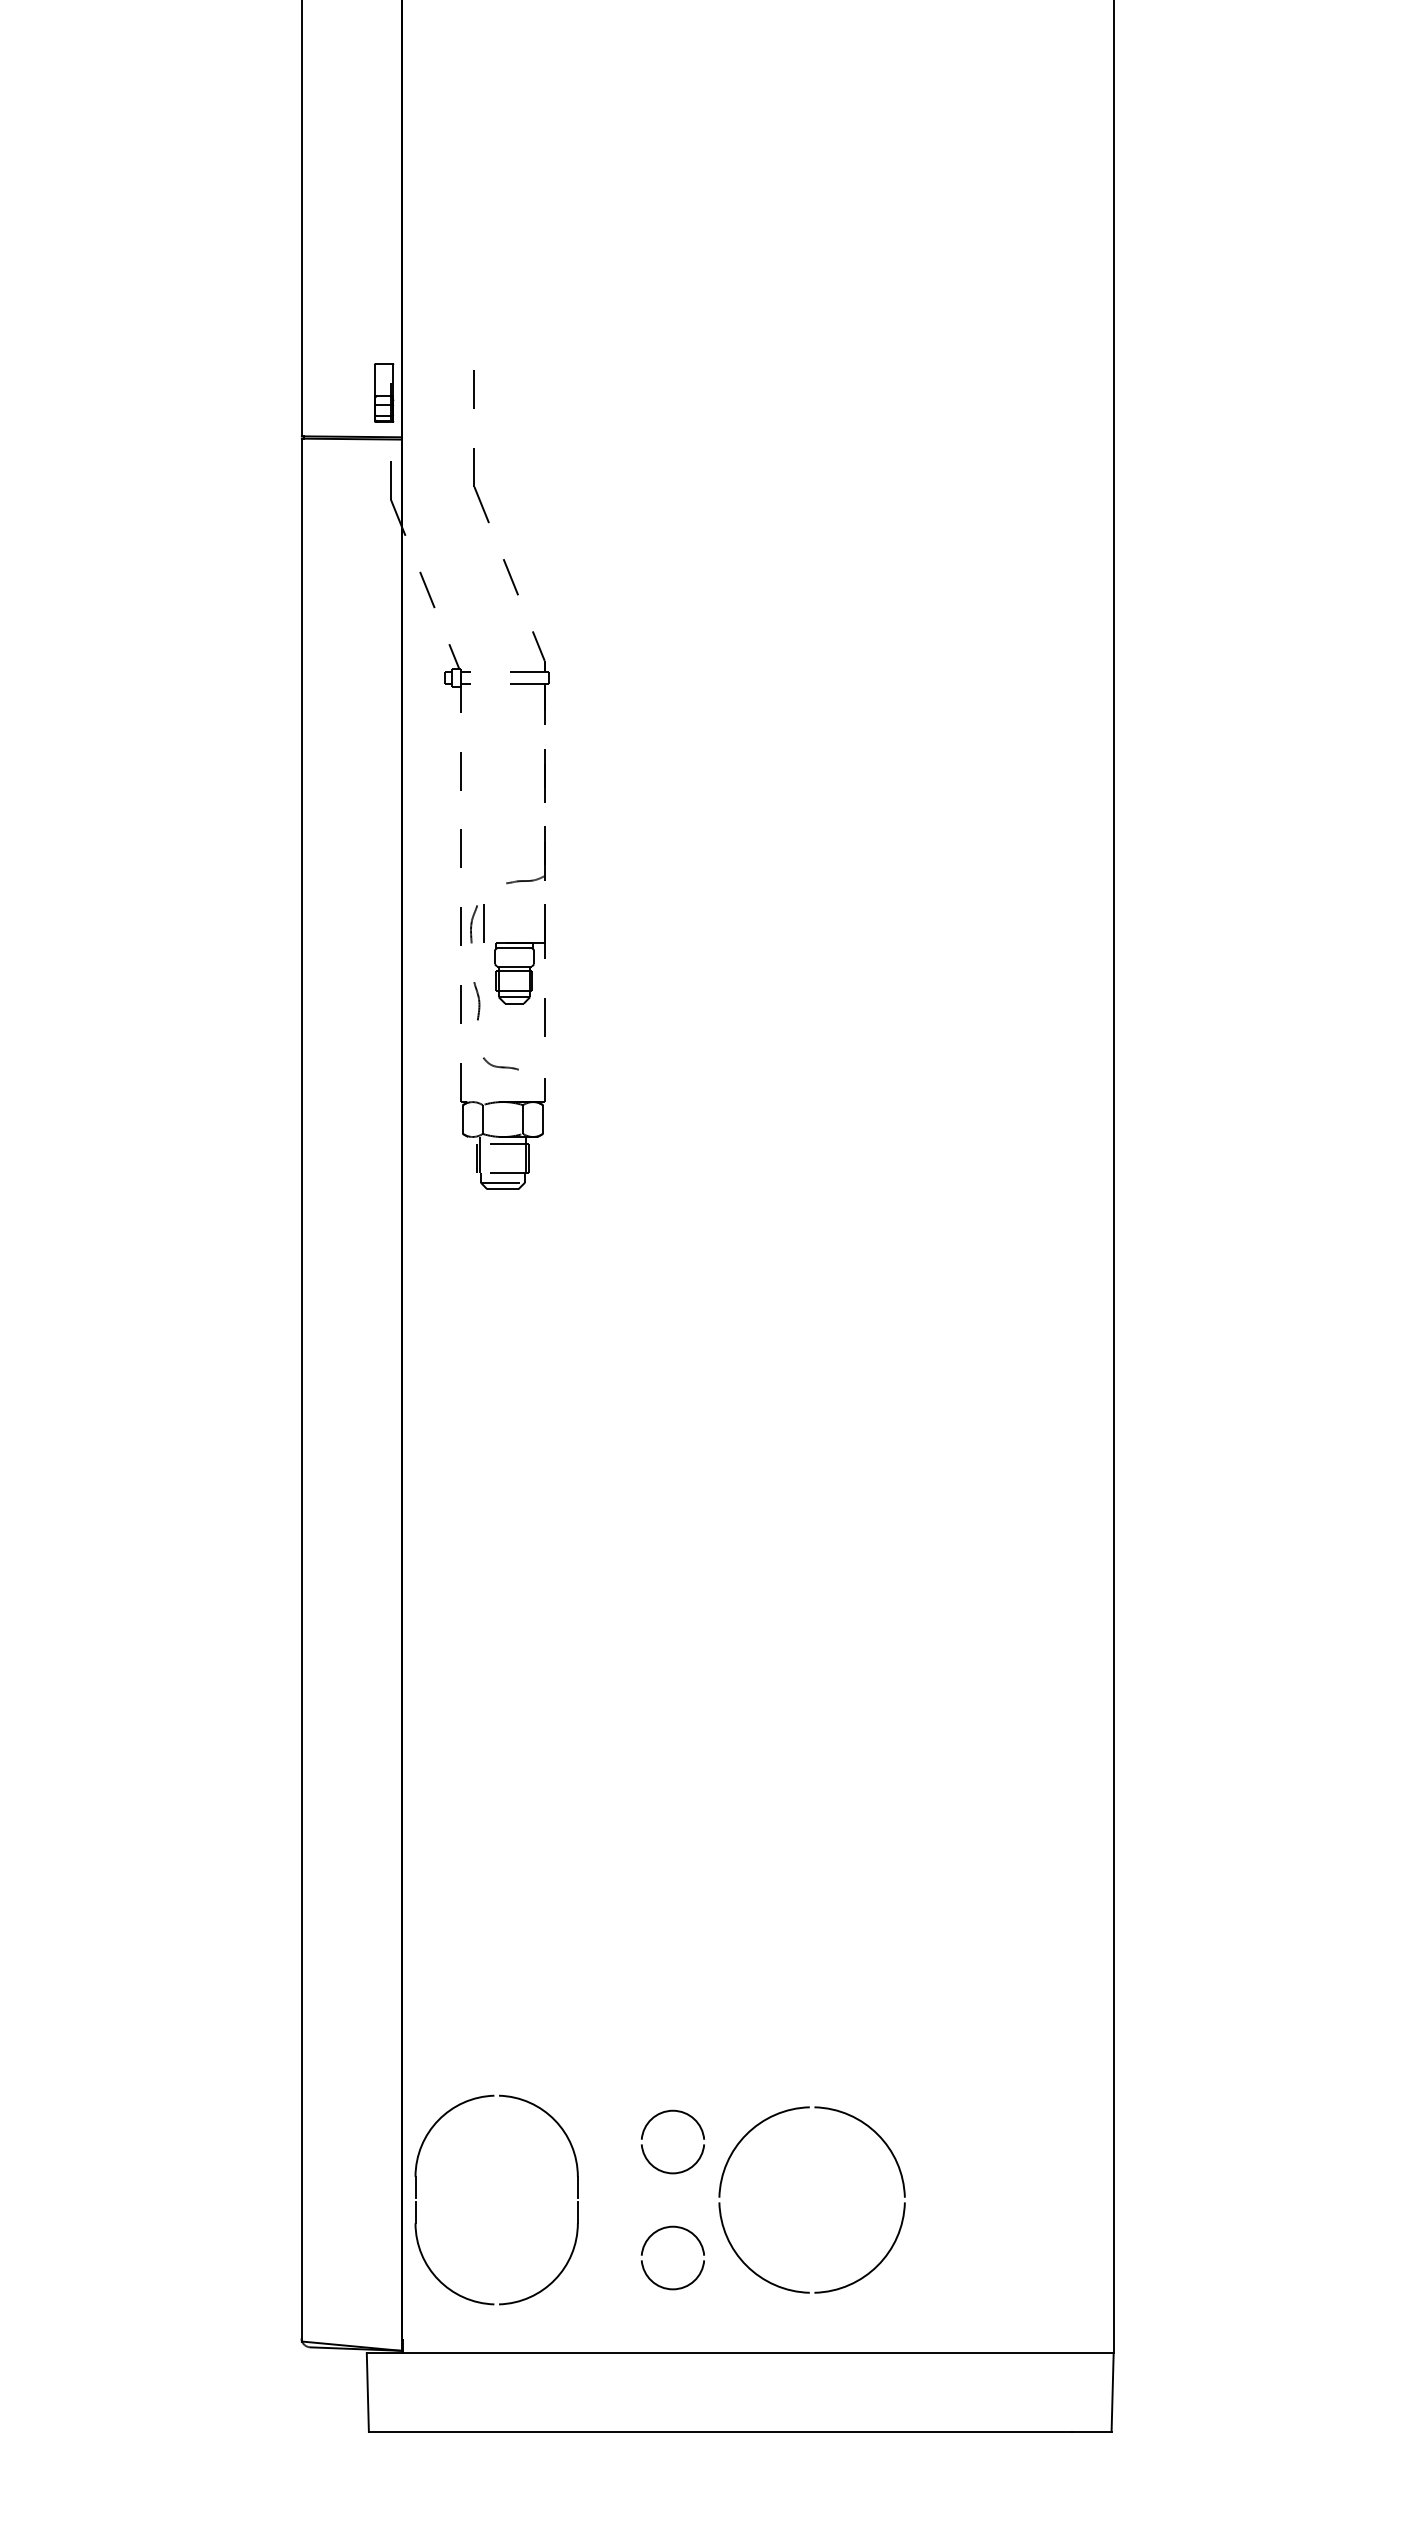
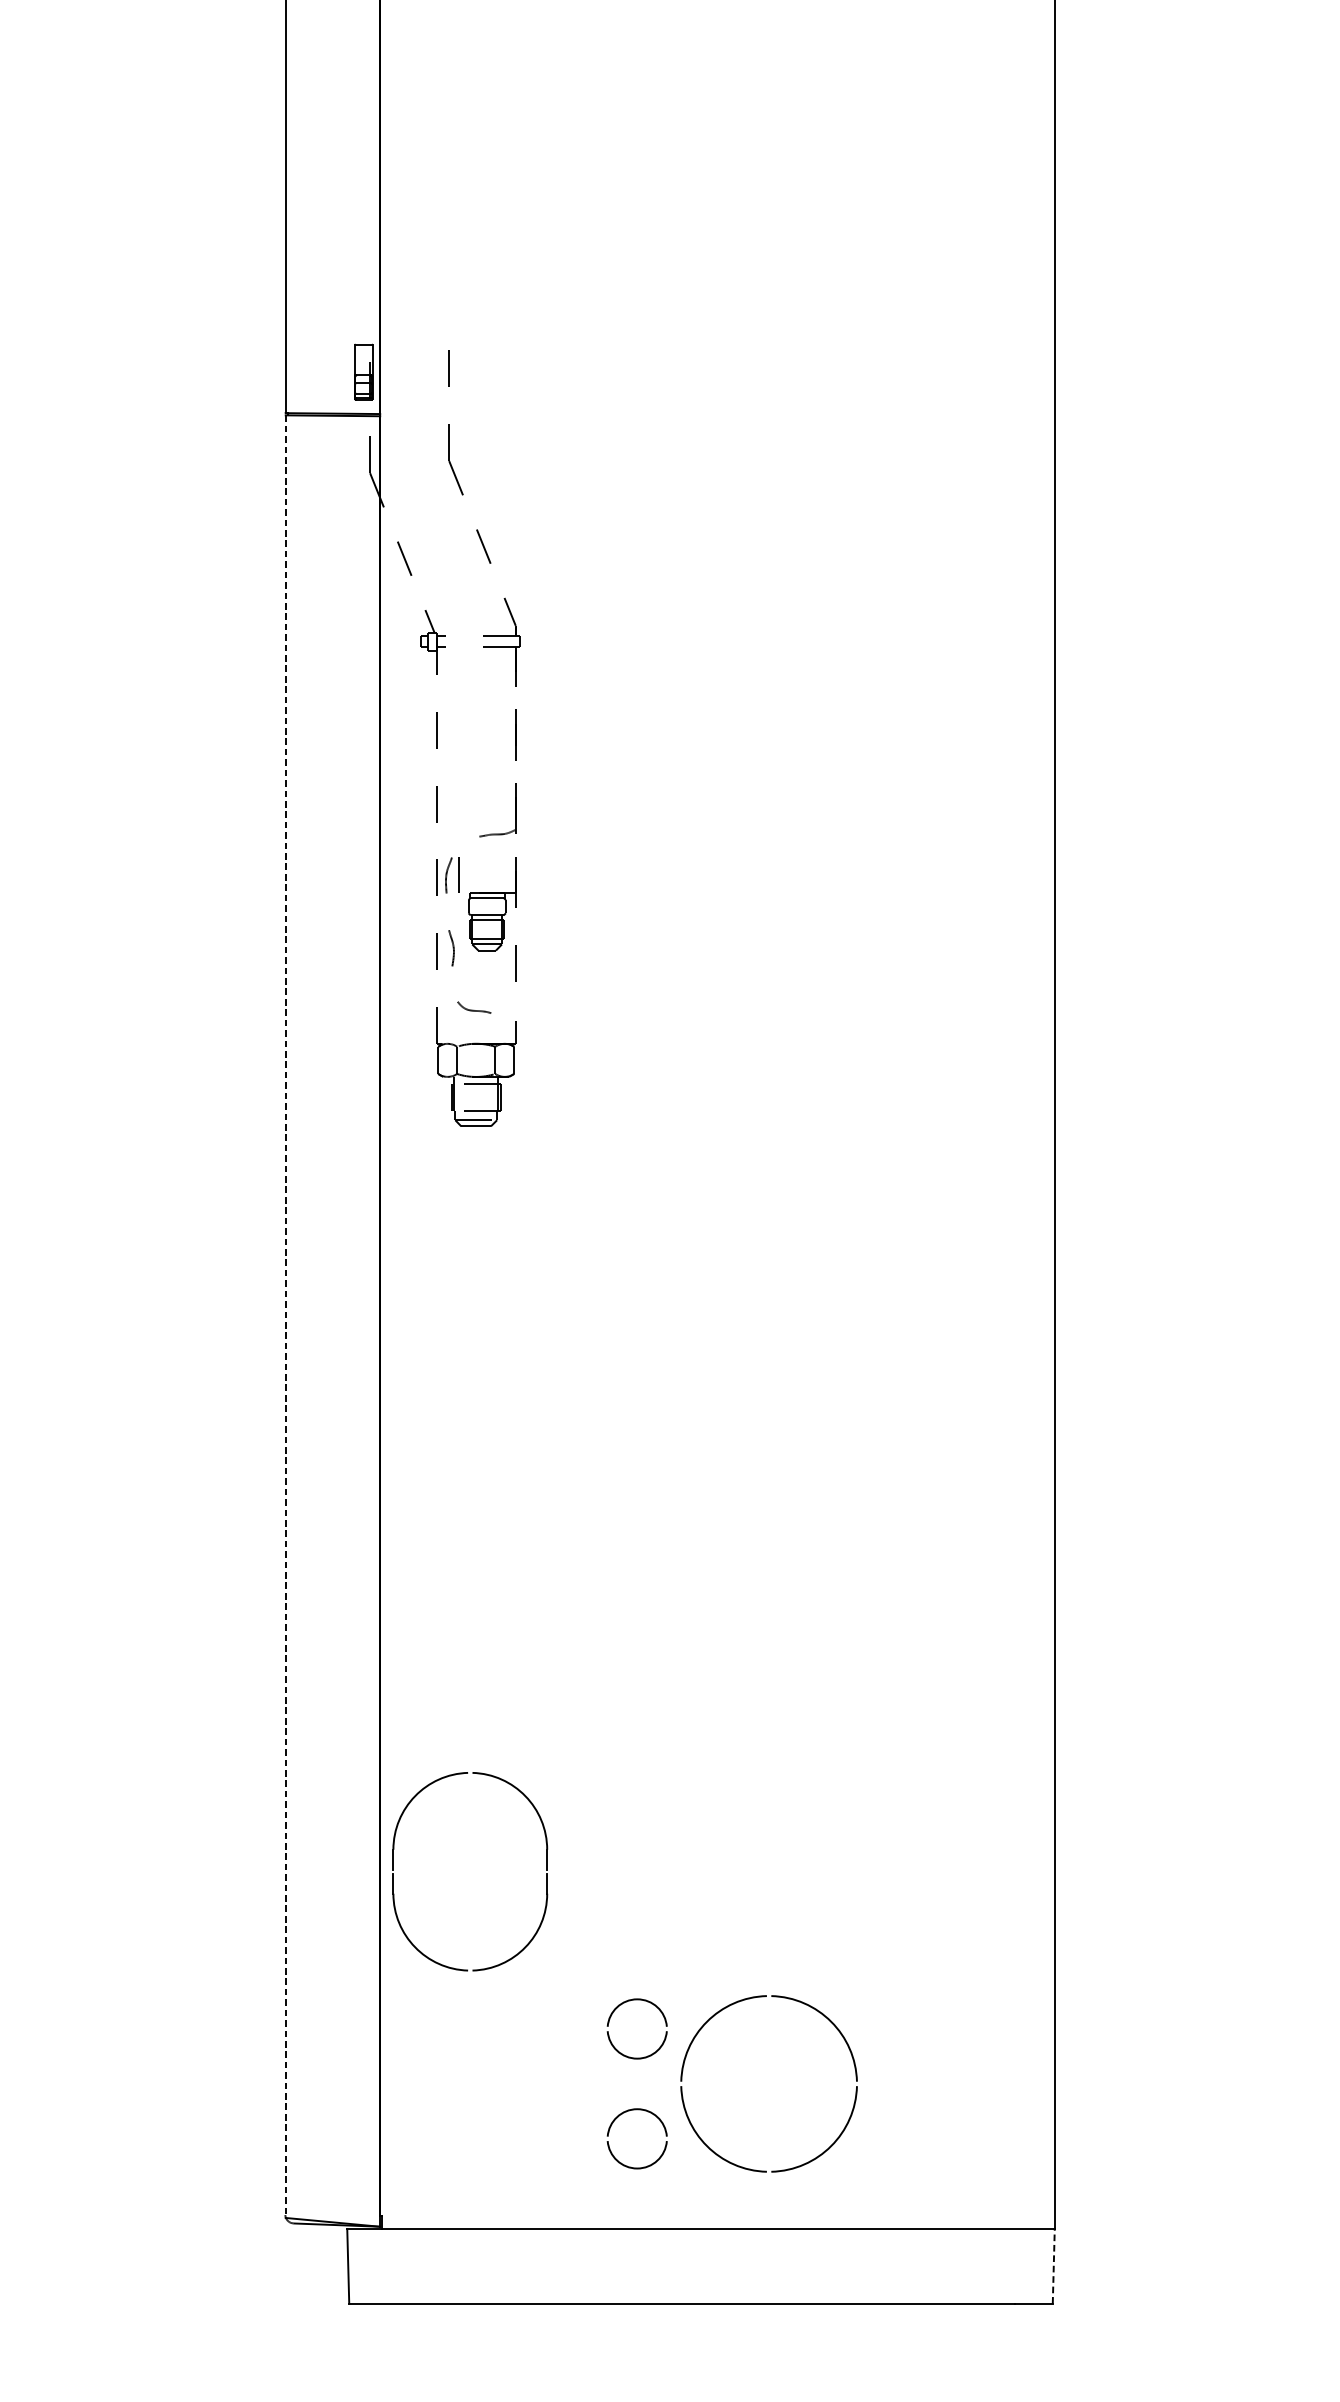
line: (301, 1390) -> (285, 1317), solid -> dashed
part: (416, 2198) -> (394, 1870), moved
line: (1112, 2392) -> (1053, 2266), solid -> dashed

